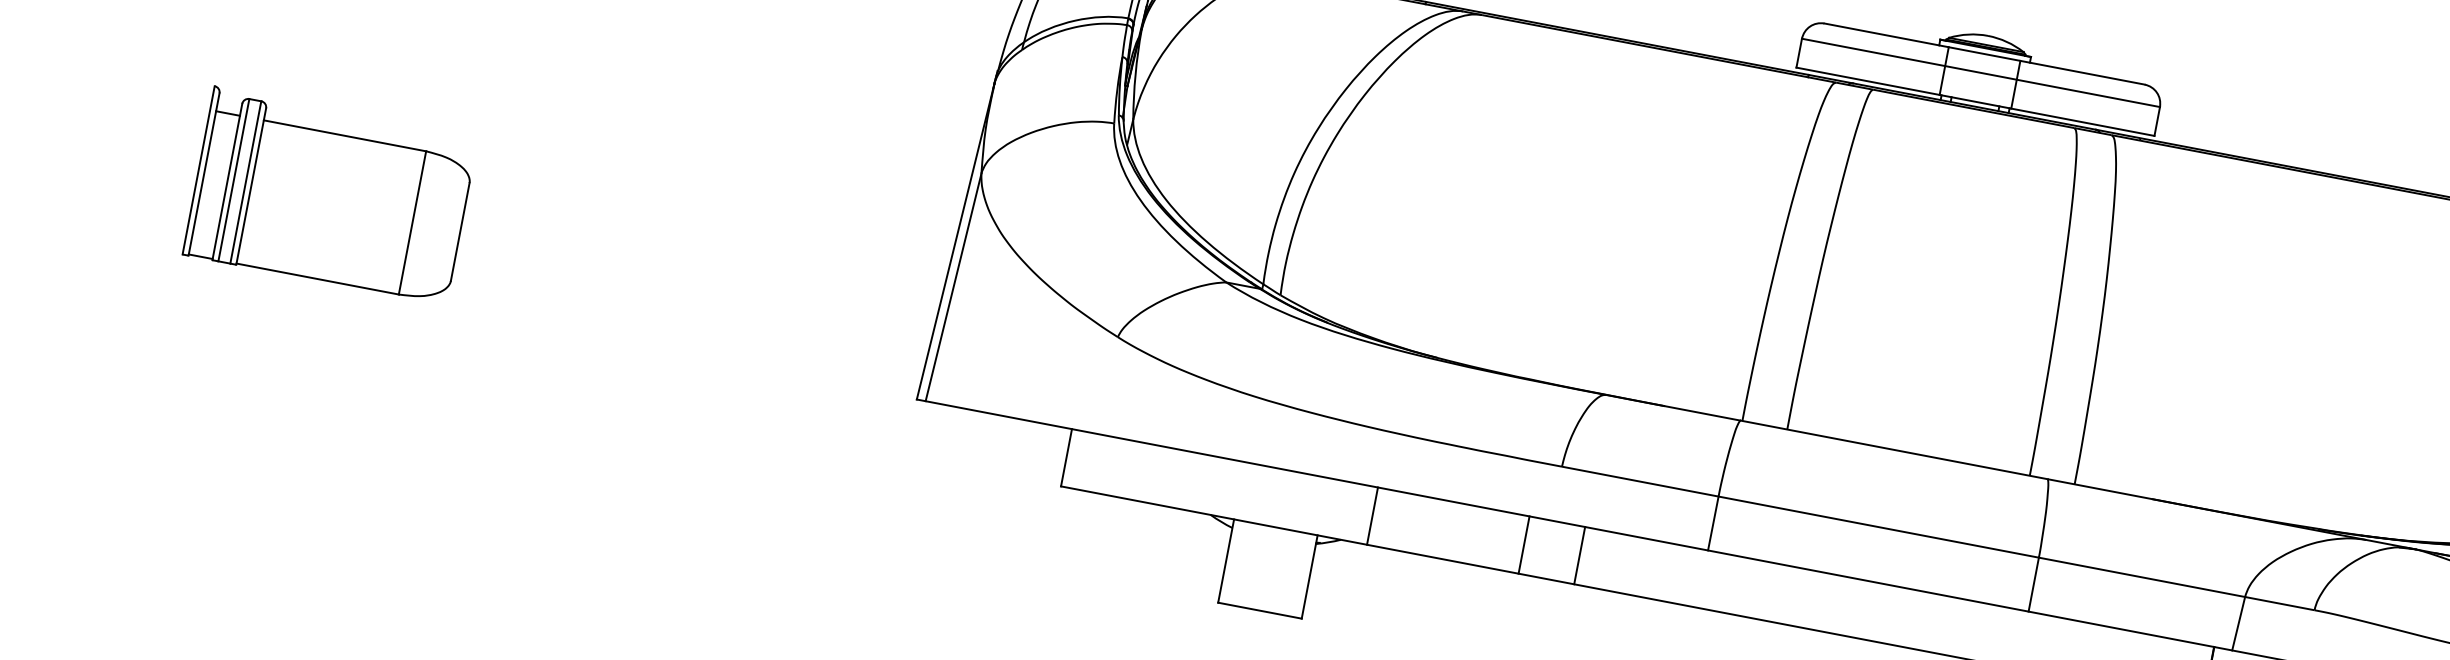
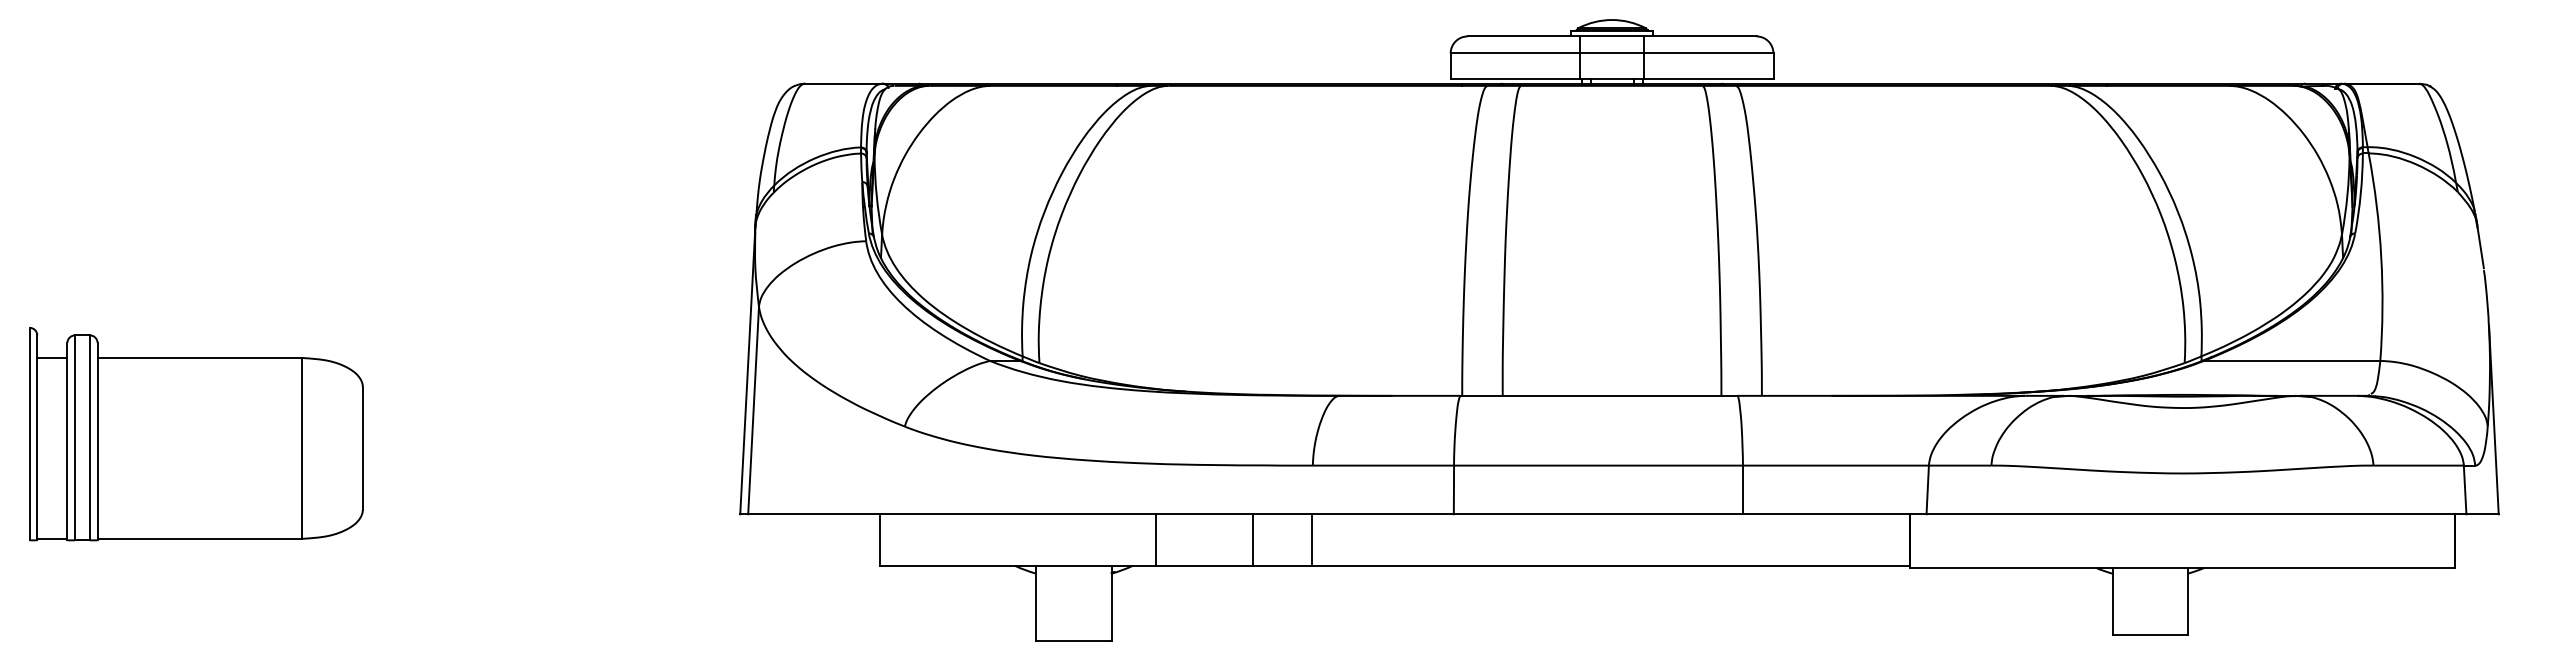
part: (329, 194) -> (195, 433), size x1.4
line: (1523, 544) -> (1252, 539), moved
line: (1579, 554) -> (1311, 539), moved

